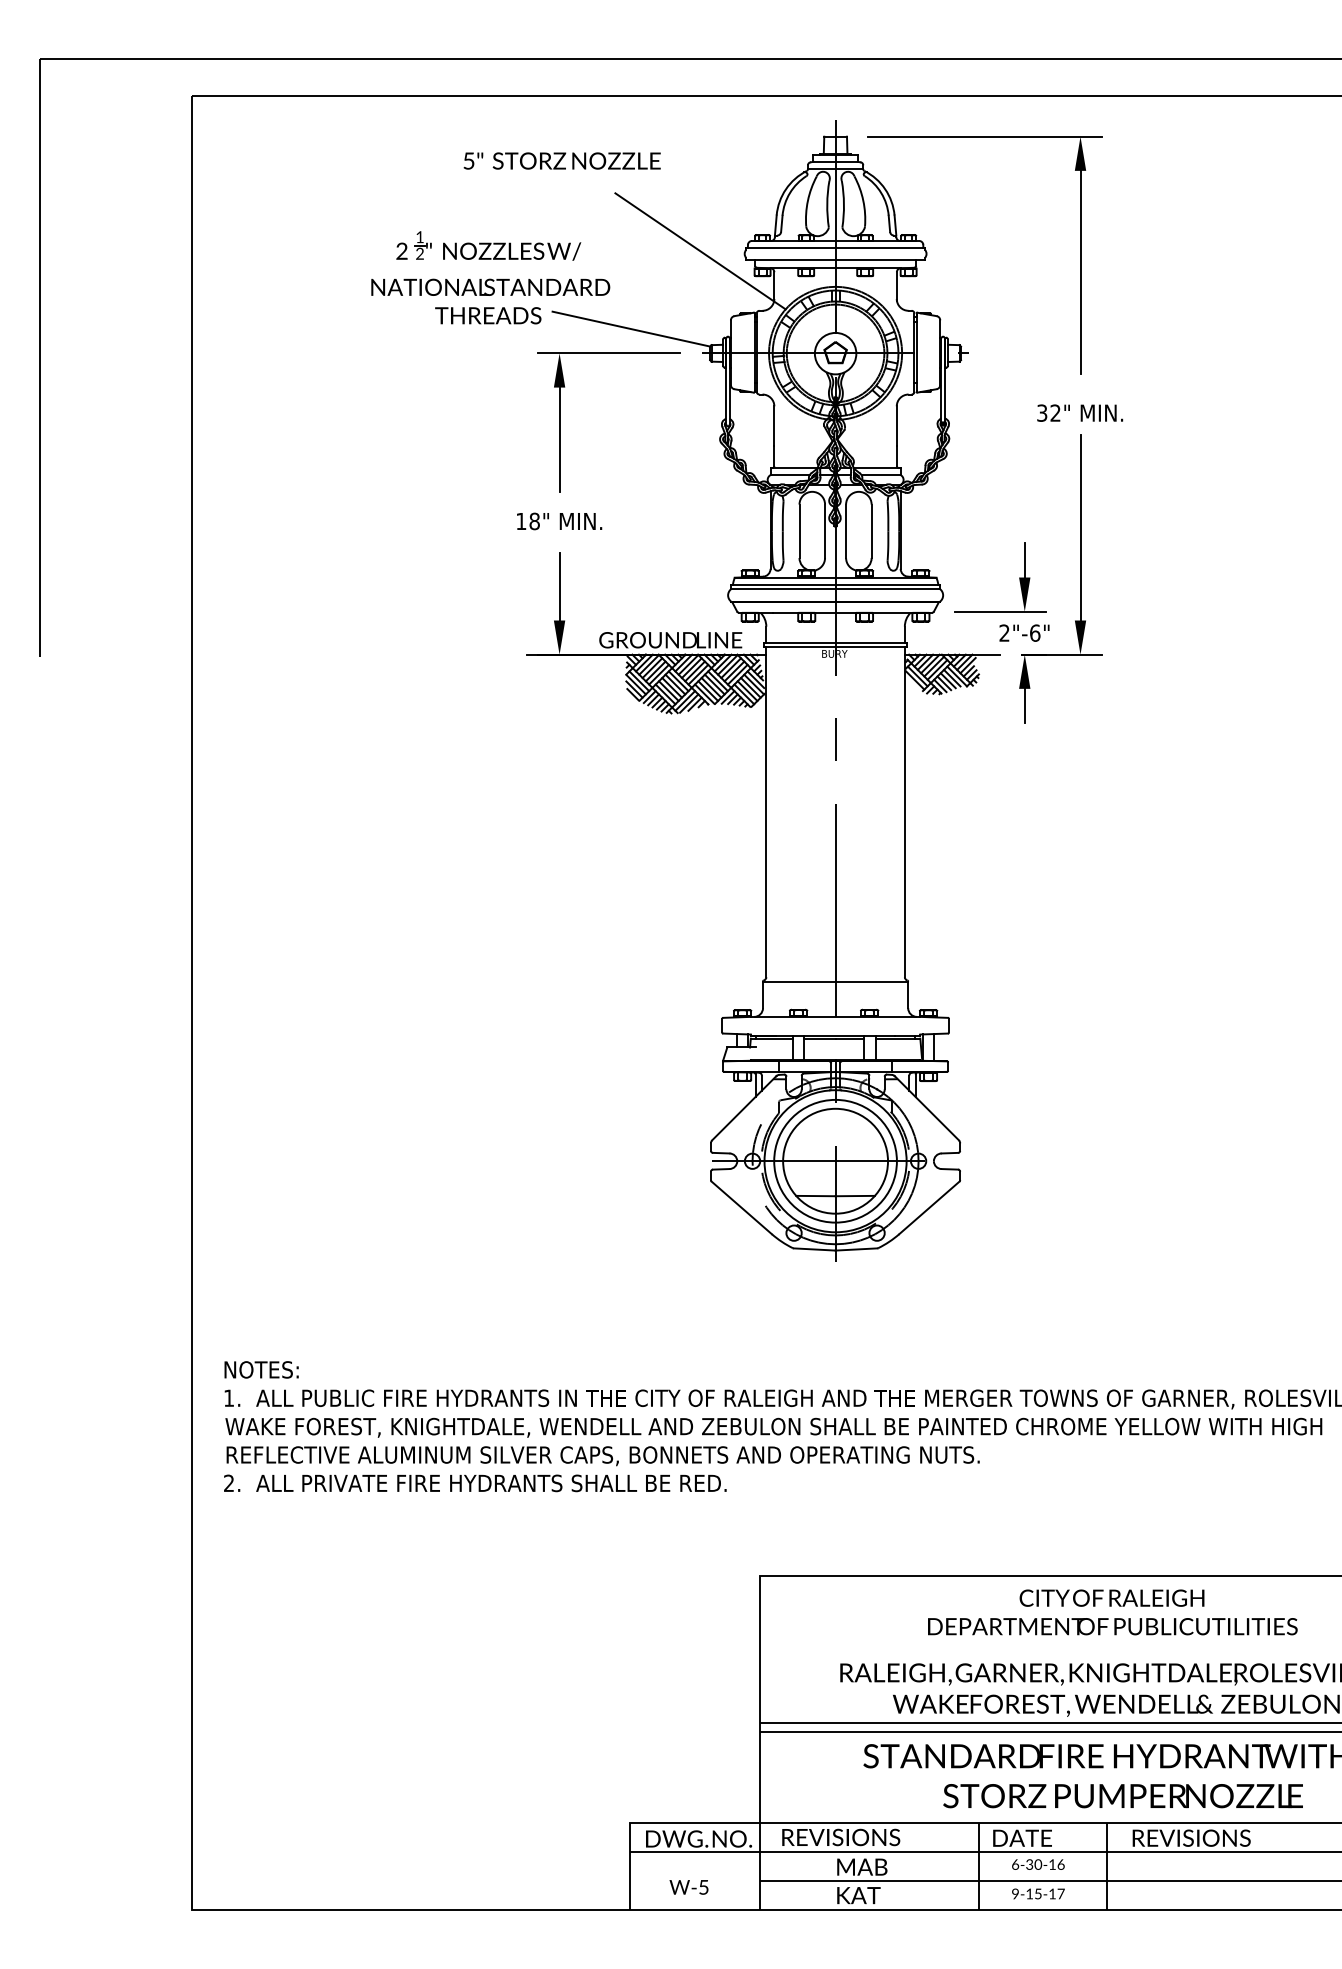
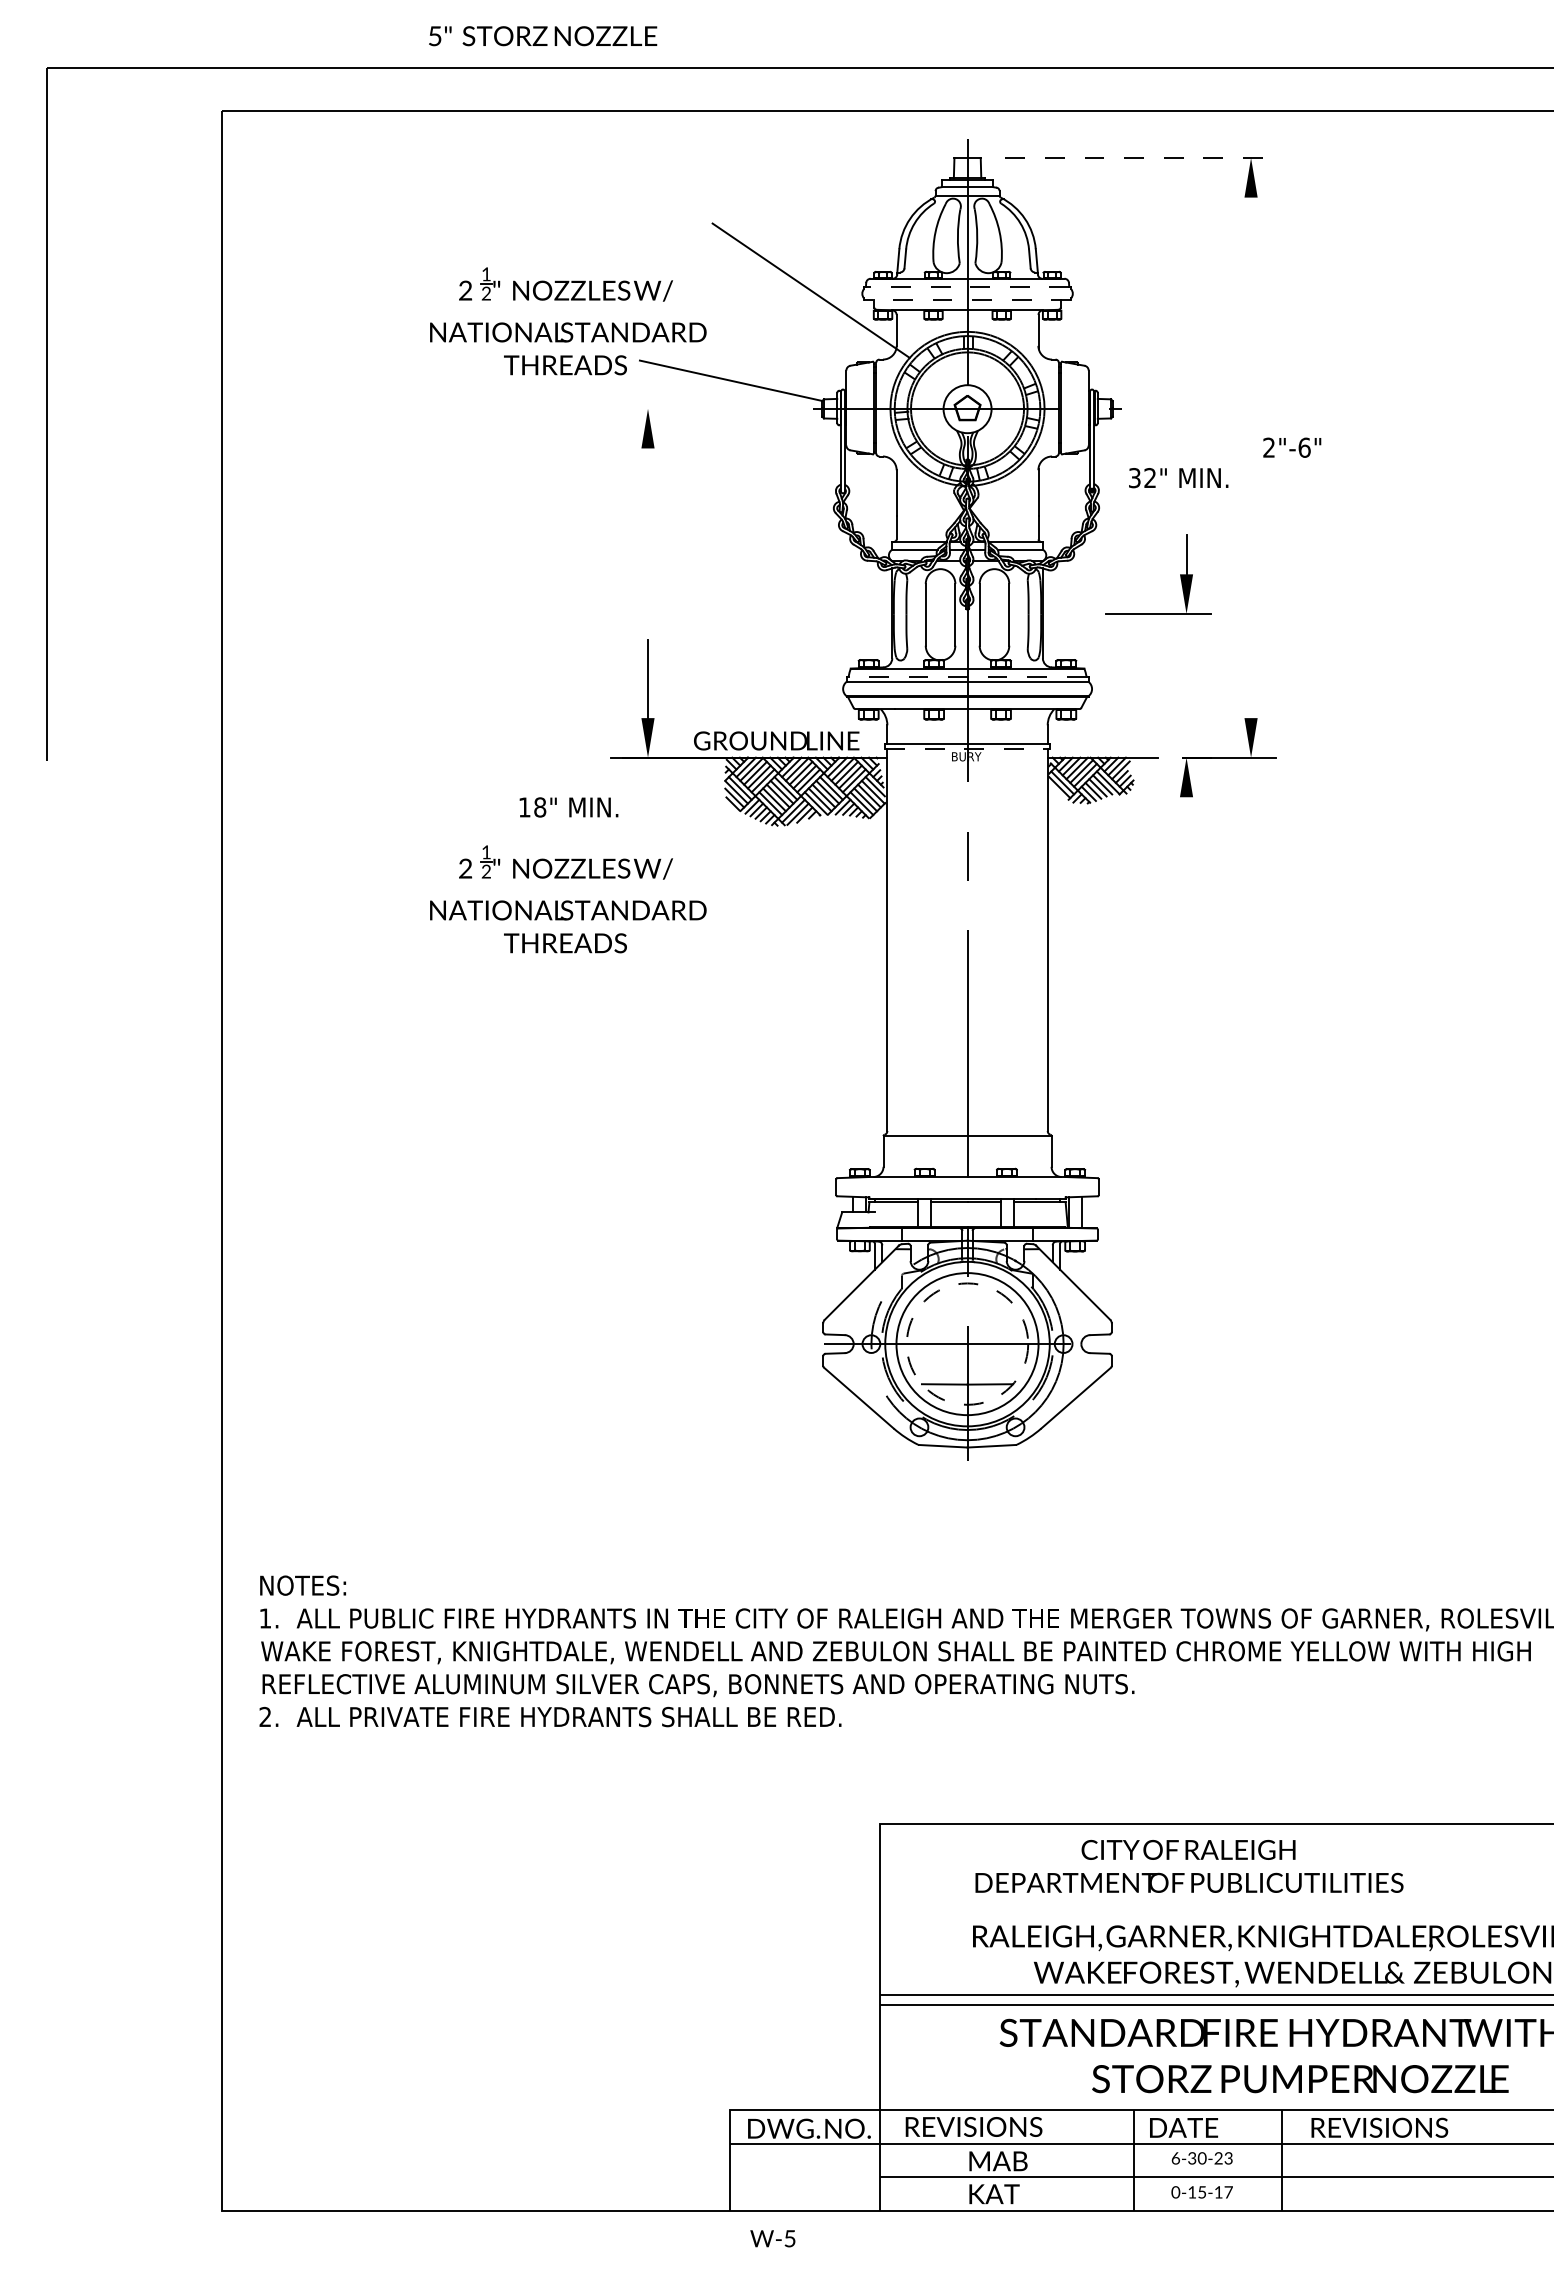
line: (985, 137) -> (1141, 158), solid -> dashed
text: (562, 161) -> (543, 36), moved
line: (835, 247) -> (967, 286), solid -> dashed
line: (835, 259) -> (967, 300), solid -> dashed
line: (1080, 272) -> (1251, 315), removed
line: (609, 353) -> (705, 408), removed
text: (1080, 413) -> (1178, 478), moved
line: (560, 439) -> (648, 508), removed
text: (559, 521) -> (568, 807), moved
line: (1080, 527) -> (1251, 610), removed
part: (1019, 577) -> (1180, 574), moved
line: (835, 584) -> (967, 676), solid -> dashed
text: (1024, 632) -> (1292, 447), moved
line: (836, 646) -> (968, 748), solid -> dashed
line: (1024, 705) -> (1186, 816), removed
part: (490, 777) -> (568, 899), added
circle: (835, 1160) -> (967, 1343), solid -> dashed
text: (1112, 1611) -> (1189, 1865), moved
text: (1056, 1864) -> (1223, 2158), 6-30-16 -> 6-30-23
text: (688, 1887) -> (772, 2238), moved
text: (1015, 1894) -> (1175, 2192), 9-15-17 -> 0-15-17

